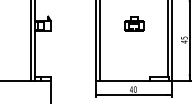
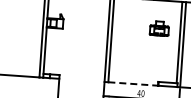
part: (134, 23) -> (159, 28), moved
line: (124, 80) -> (132, 83), solid -> dashed

